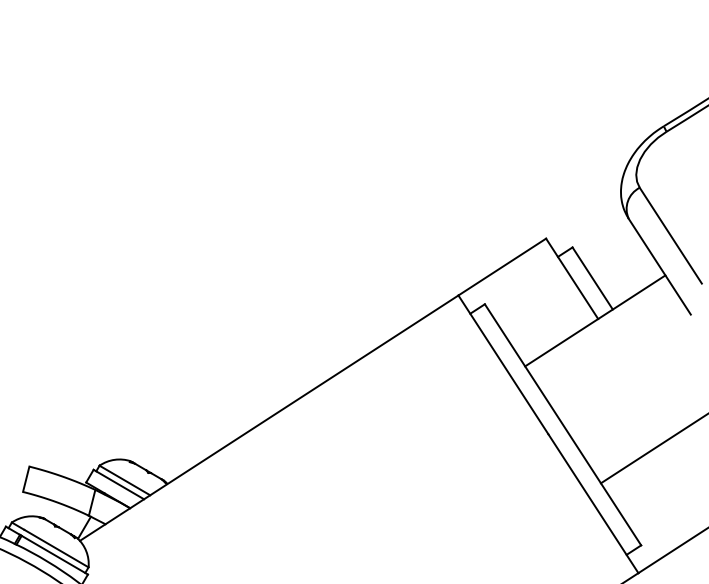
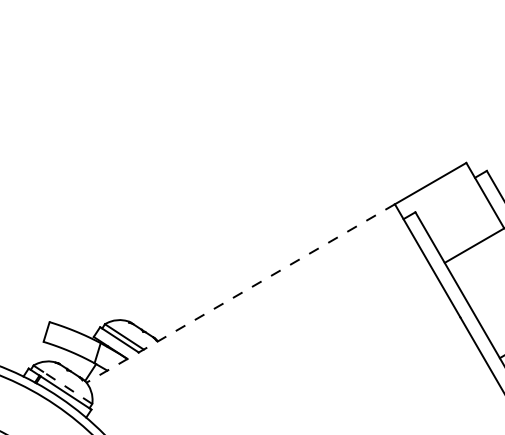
line: (269, 418) -> (240, 293), solid -> dashed
line: (56, 548) -> (67, 387), solid -> dashed

